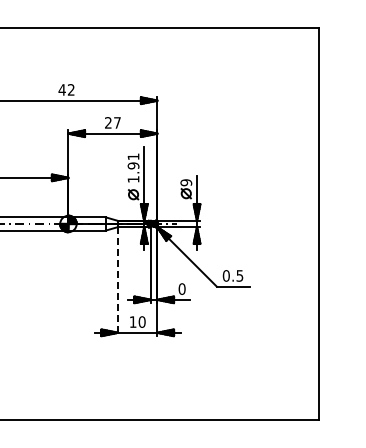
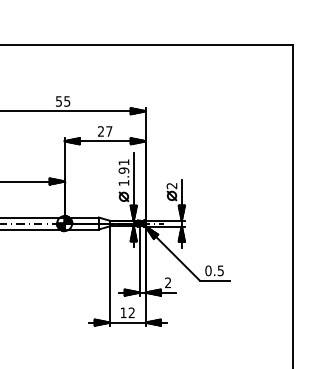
text: (66, 89) -> (62, 101), 42 -> 55
text: (186, 182) -> (172, 185), 9 -> 2
line: (117, 282) -> (109, 276), dashed -> solid
text: (181, 288) -> (167, 282), 0 -> 2
text: (141, 321) -> (131, 312), 10 -> 12

